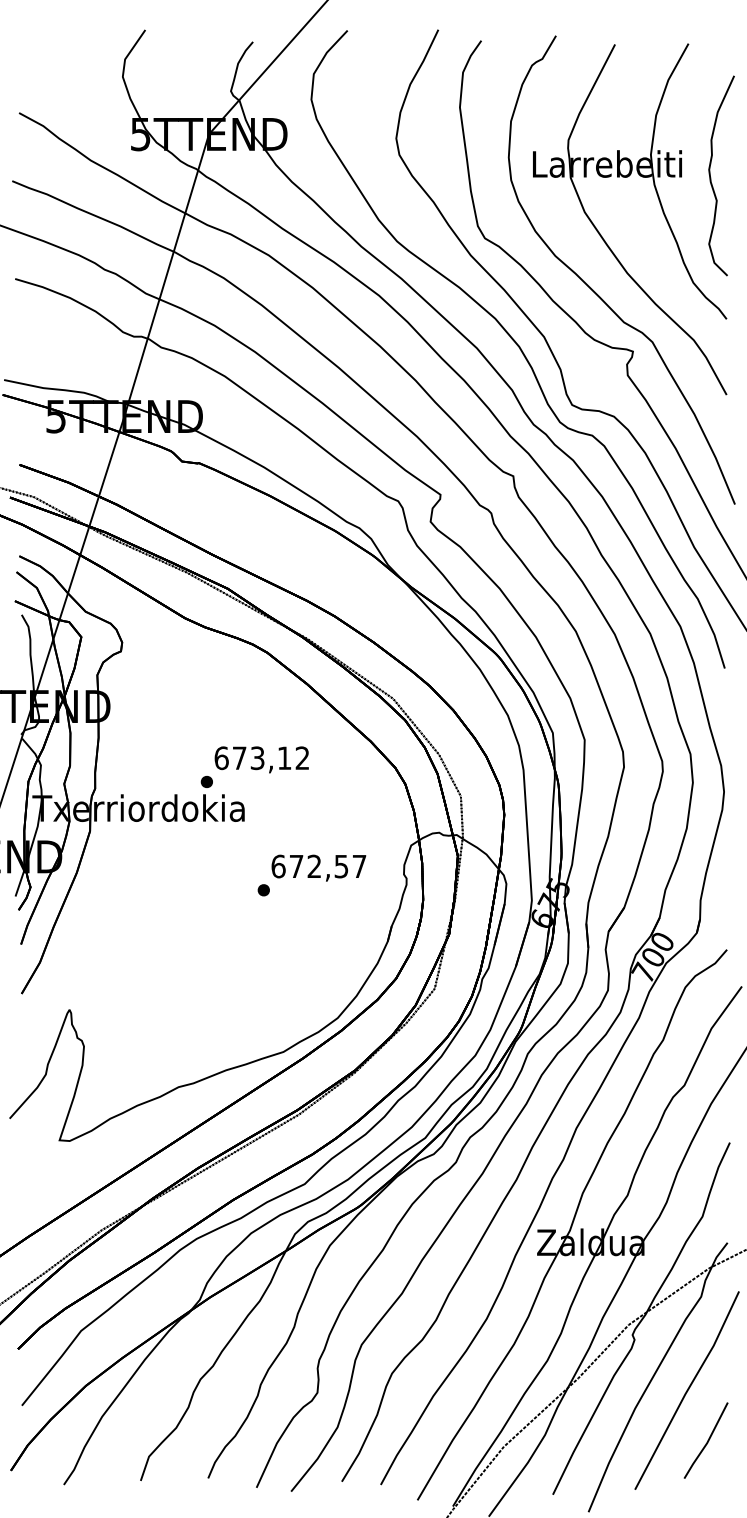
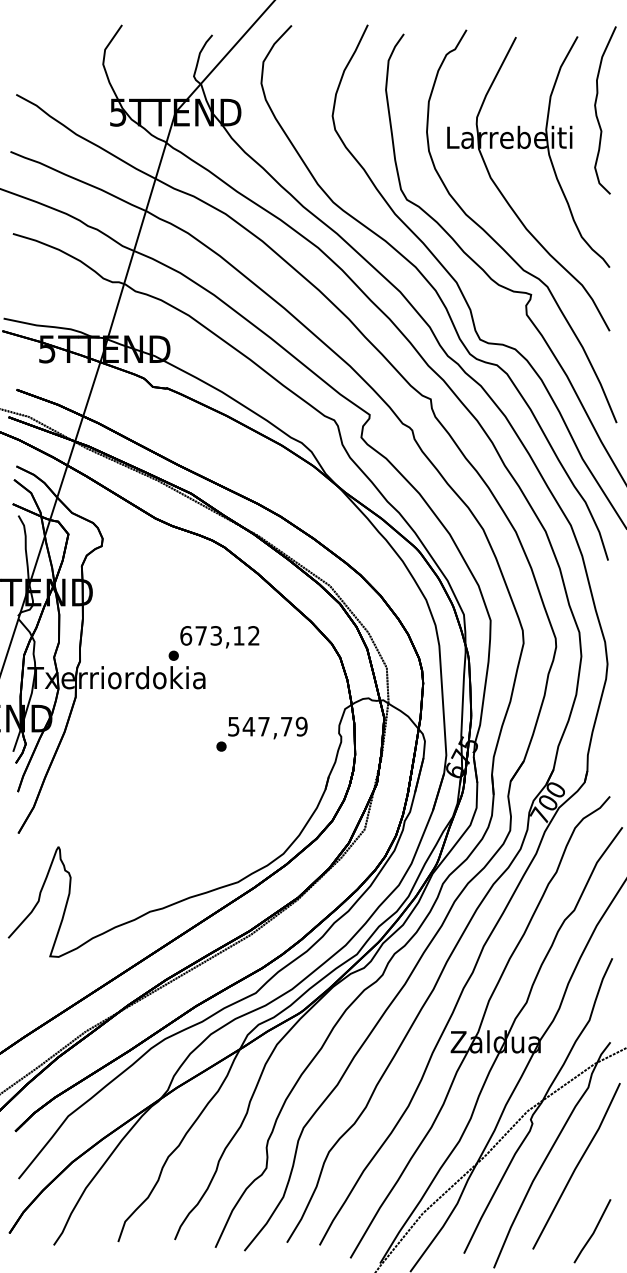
curve: (712, 180) -> (597, 114), moved
text: (318, 866) -> (267, 726), 672,57 -> 547,79
line: (707, 1440) -> (593, 1231), moved

